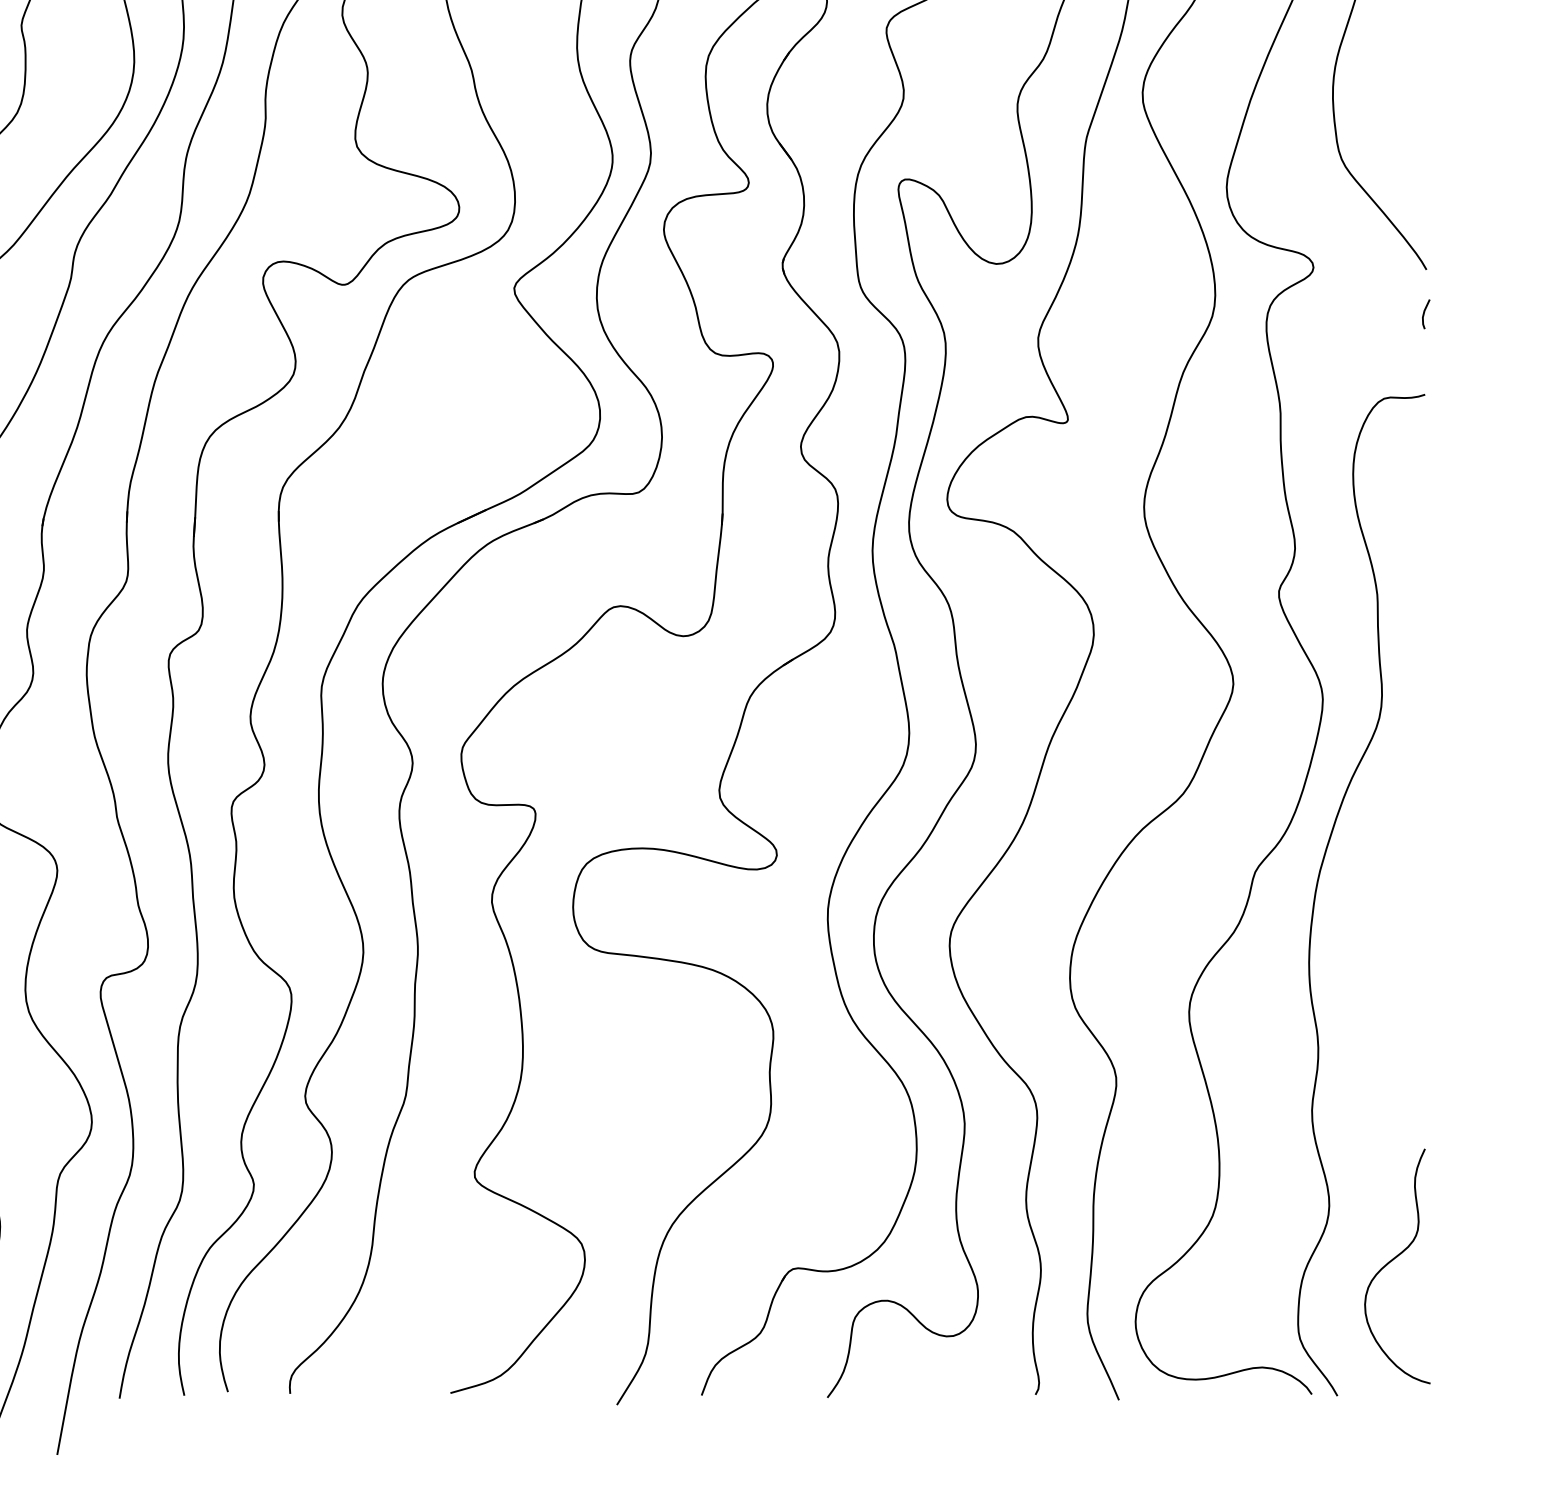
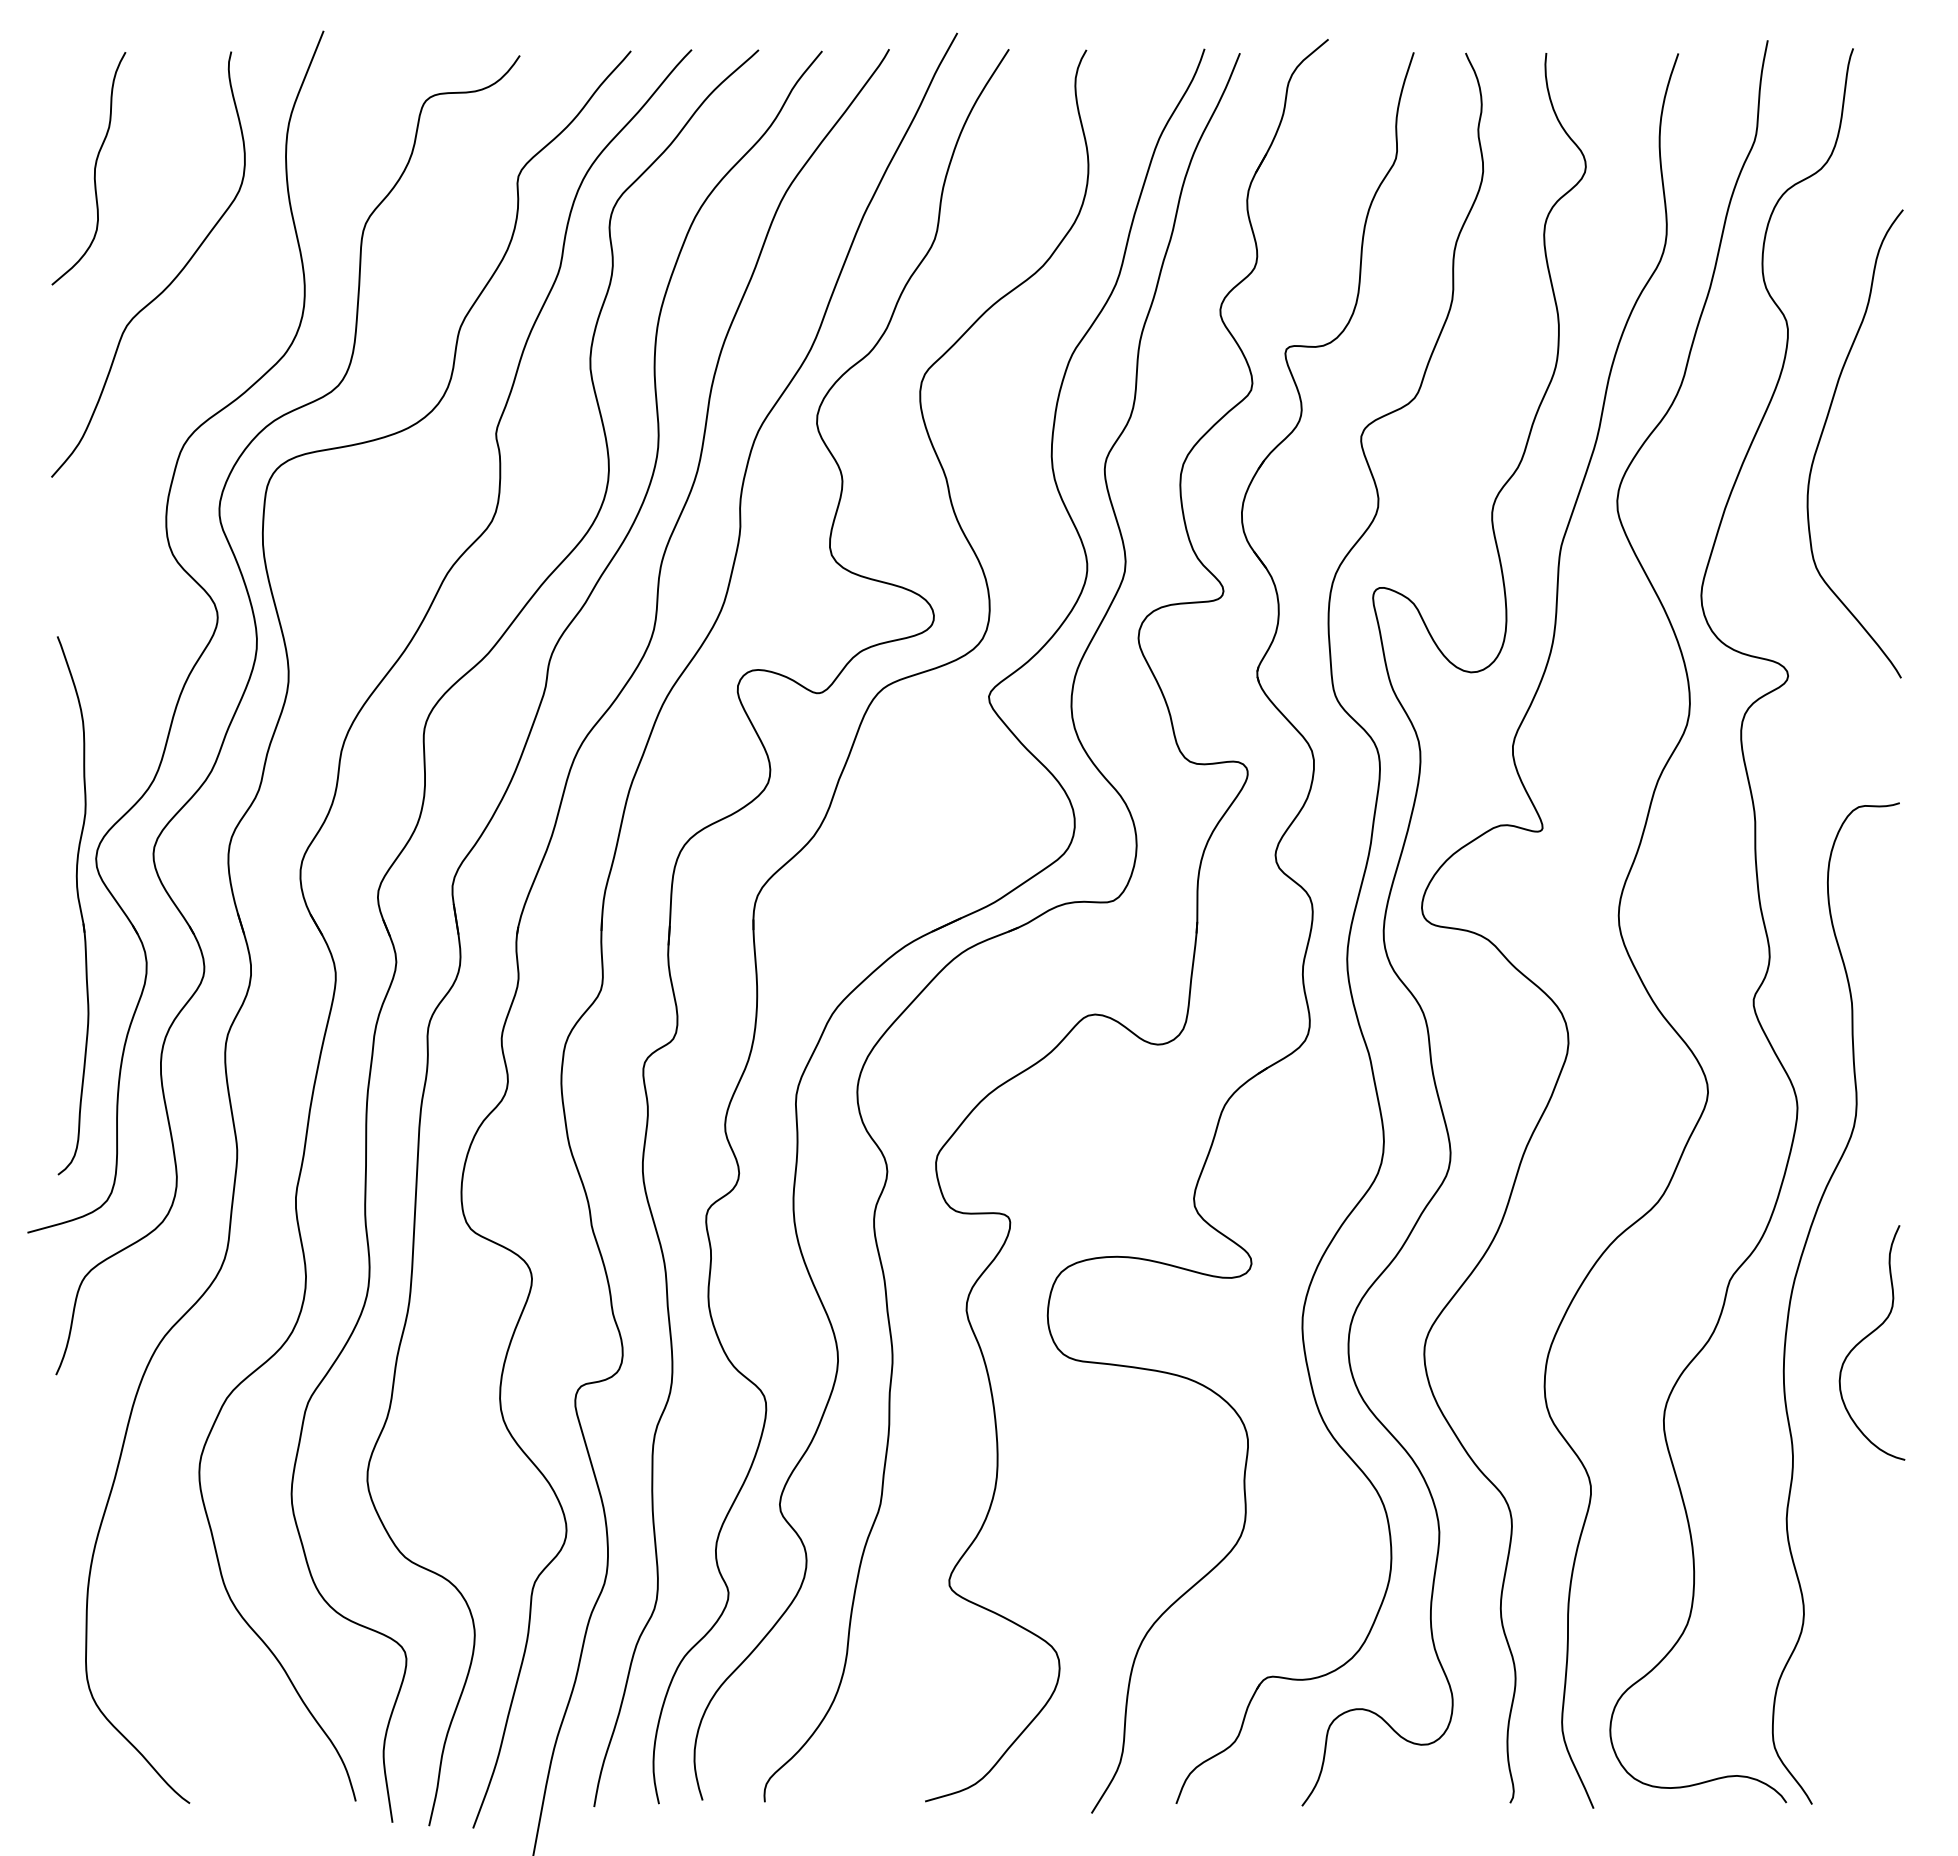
line: (1424, 314) -> (1899, 722), removed
curve: (1392, 1261) -> (1867, 1337), moved

